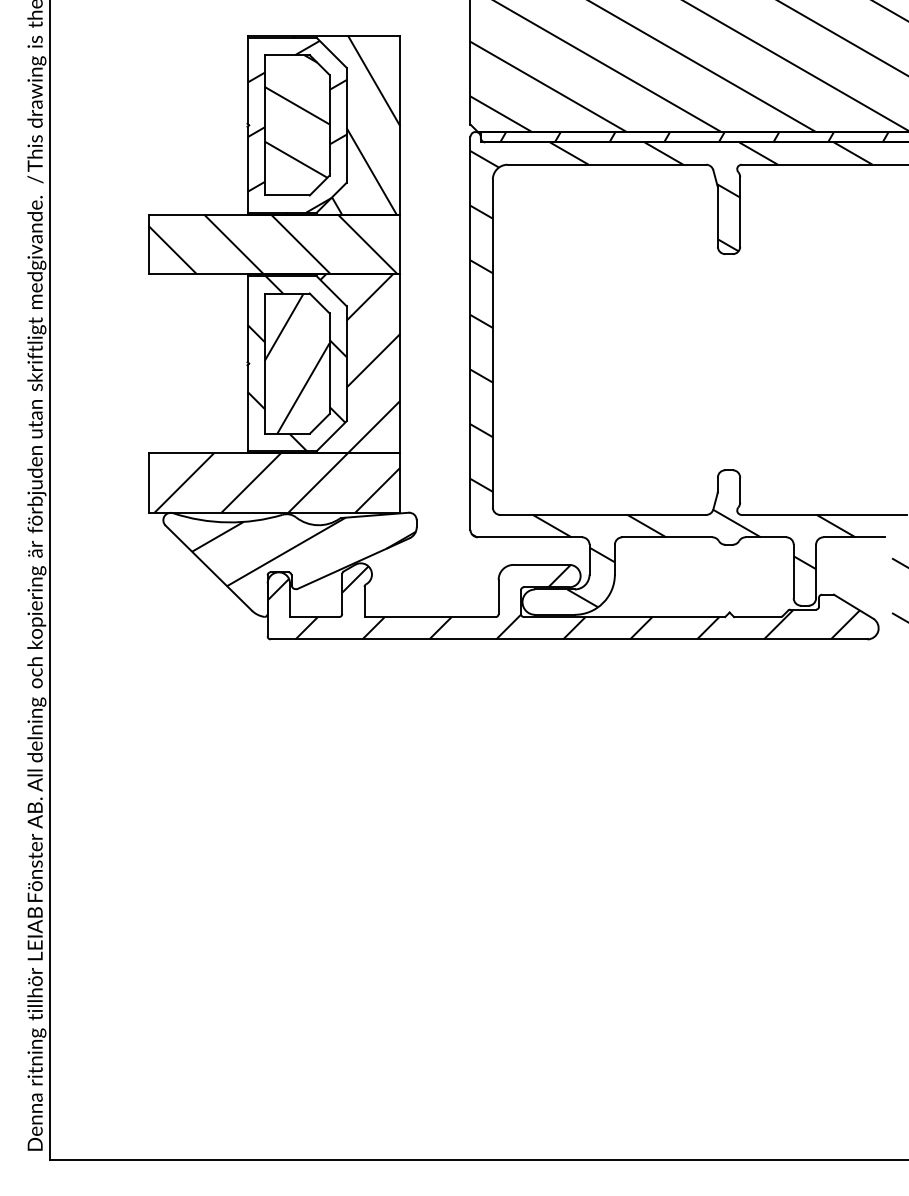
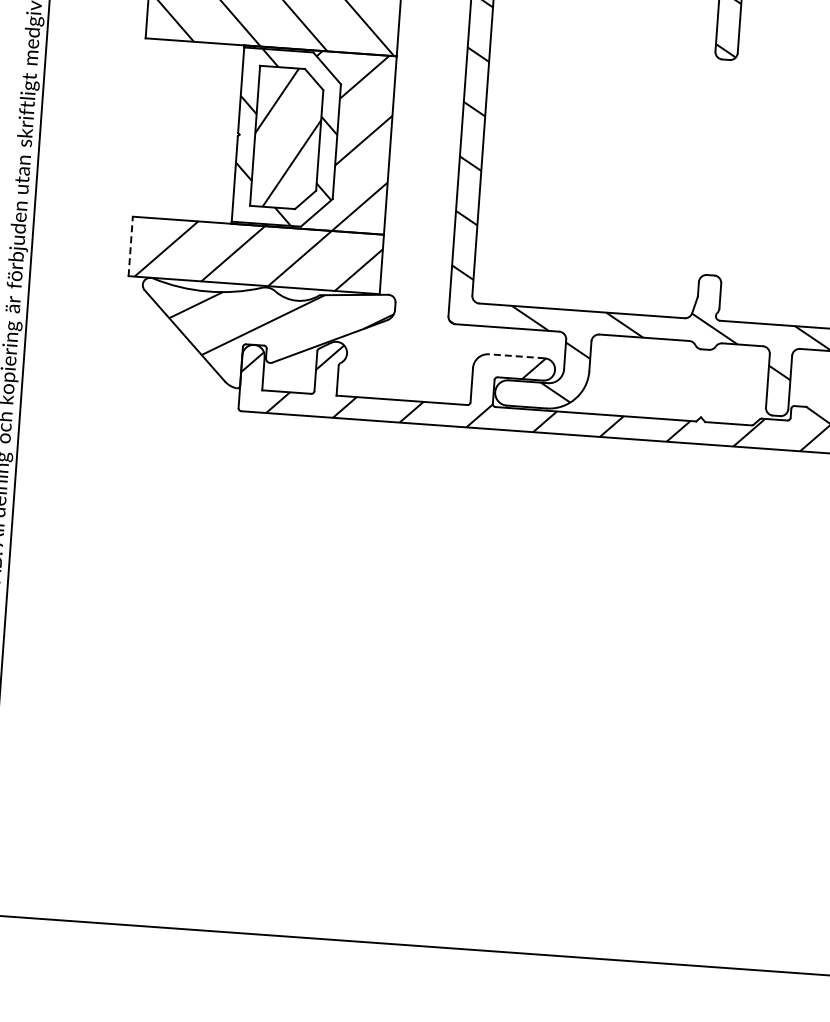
line: (148, 482) -> (130, 245), solid -> dashed
line: (541, 564) -> (516, 355), solid -> dashed

